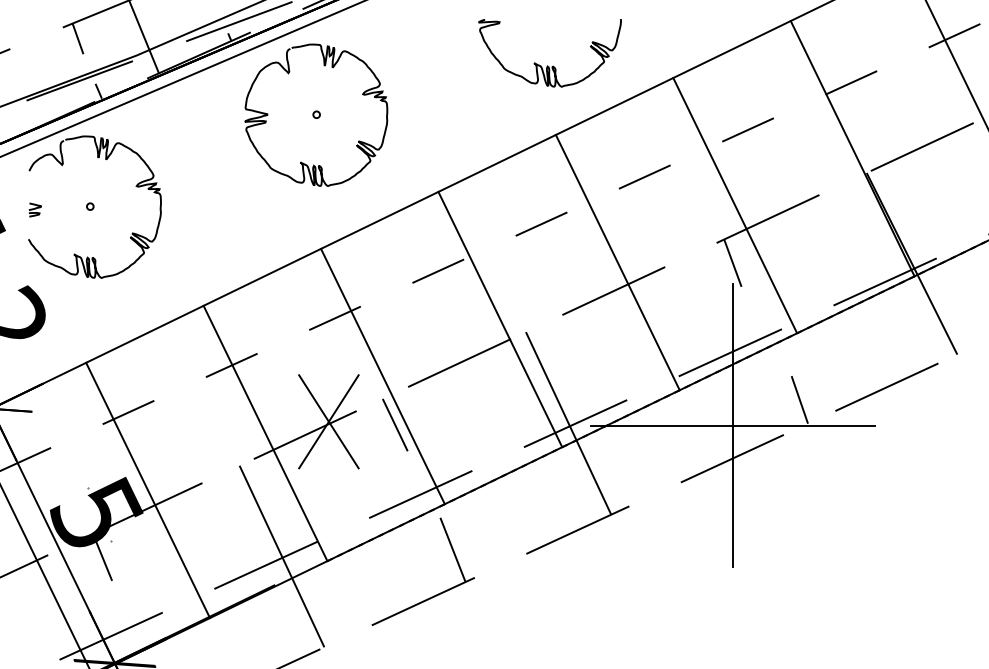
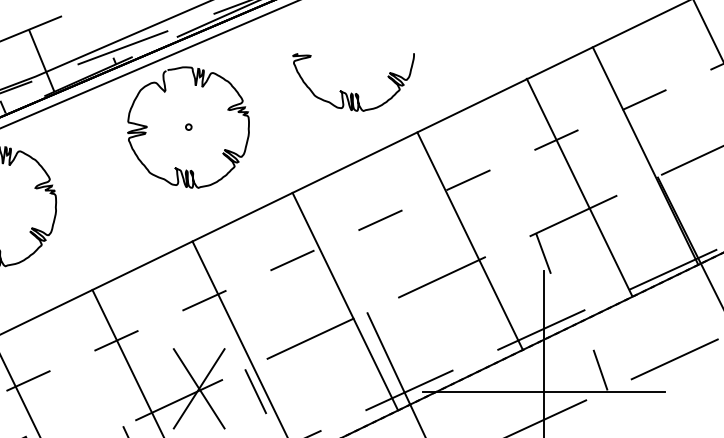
curve: (547, 65) -> (351, 92), moved
line: (735, 205) -> (579, 187), moved
line: (617, 262) -> (469, 241), moved

